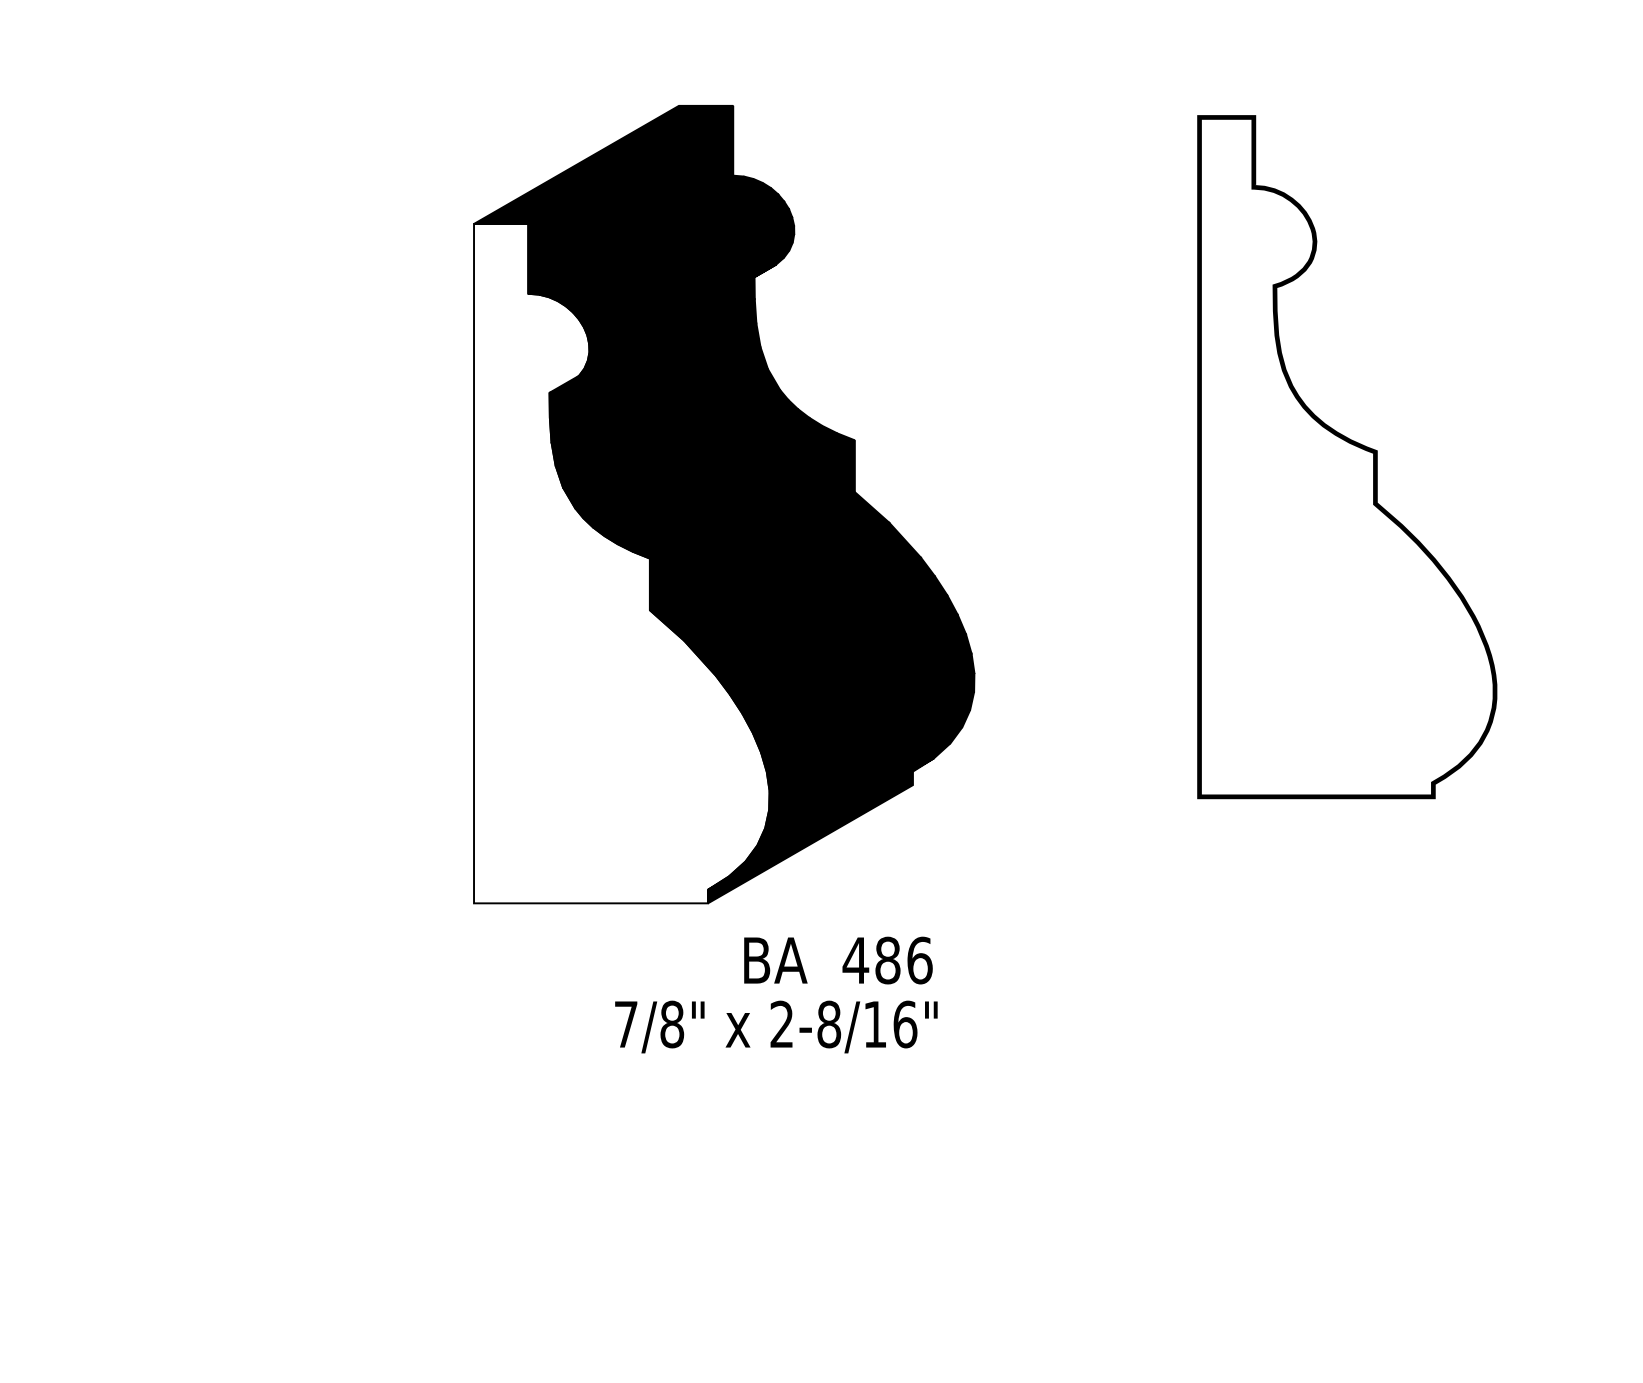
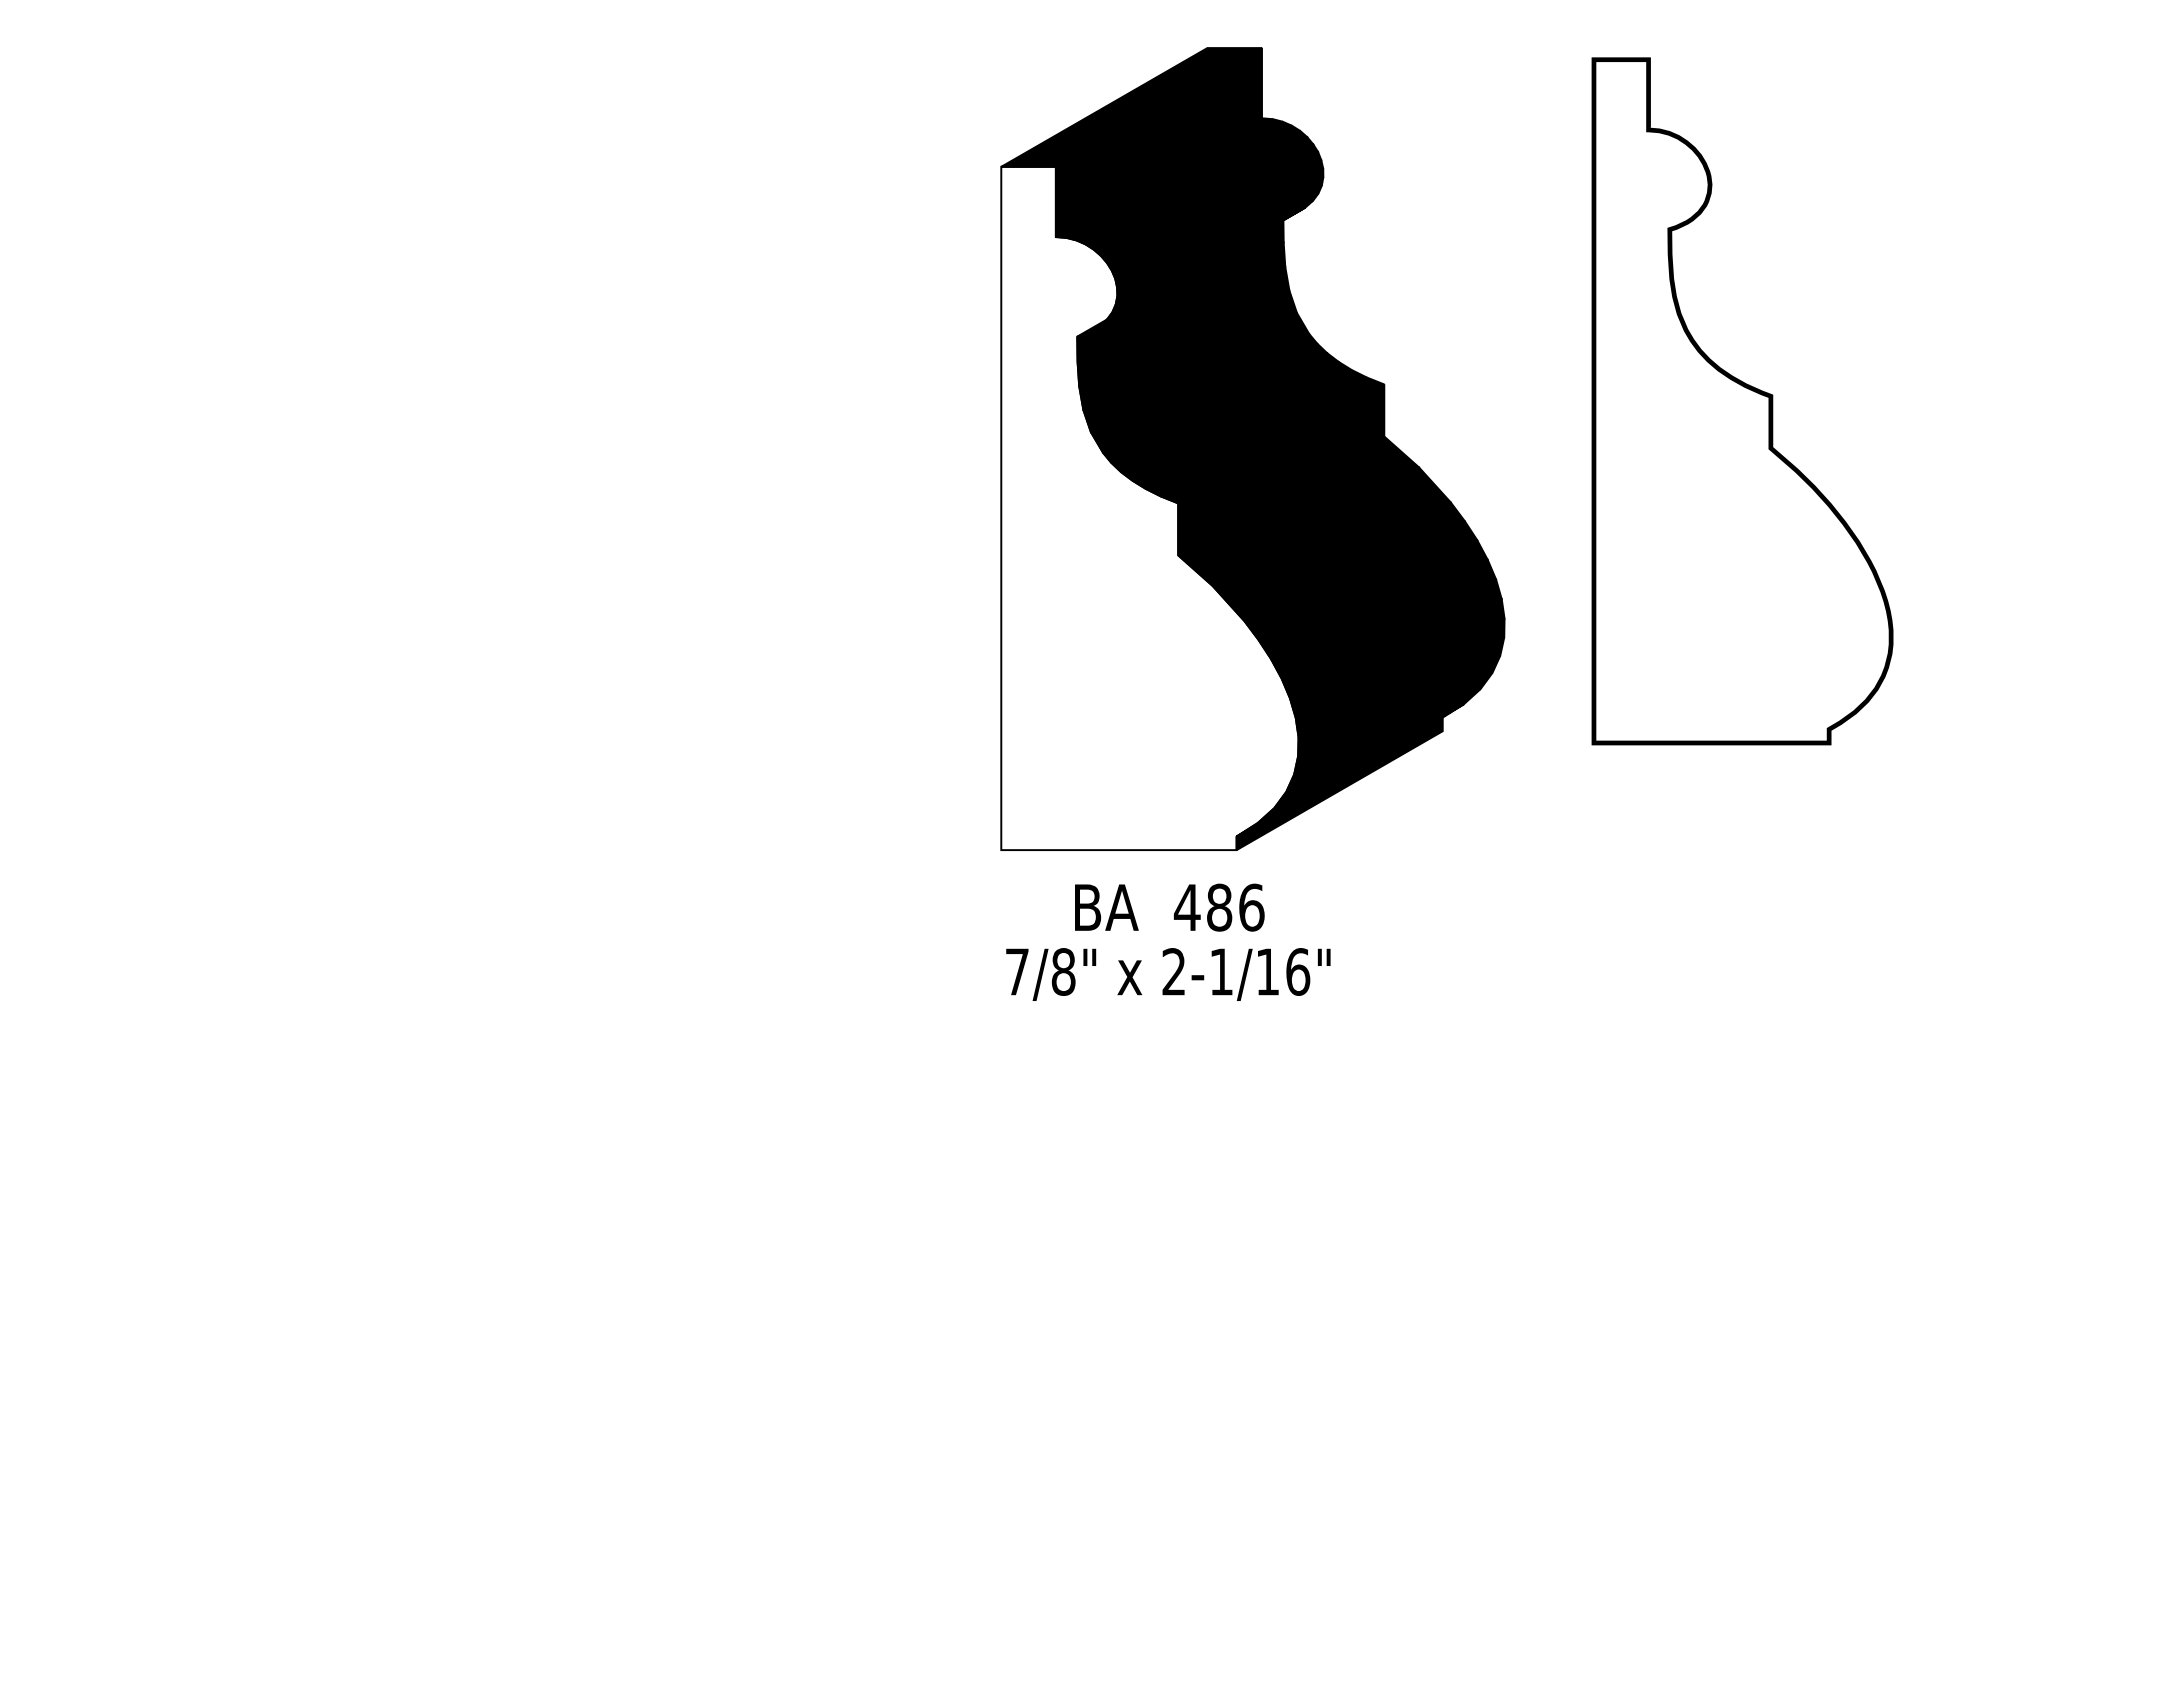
part: (723, 504) -> (1252, 448), moved
text: (838, 960) -> (1169, 907), moved
text: (829, 1024) -> (1221, 971), 2-8/16" -> 2-1/16"

